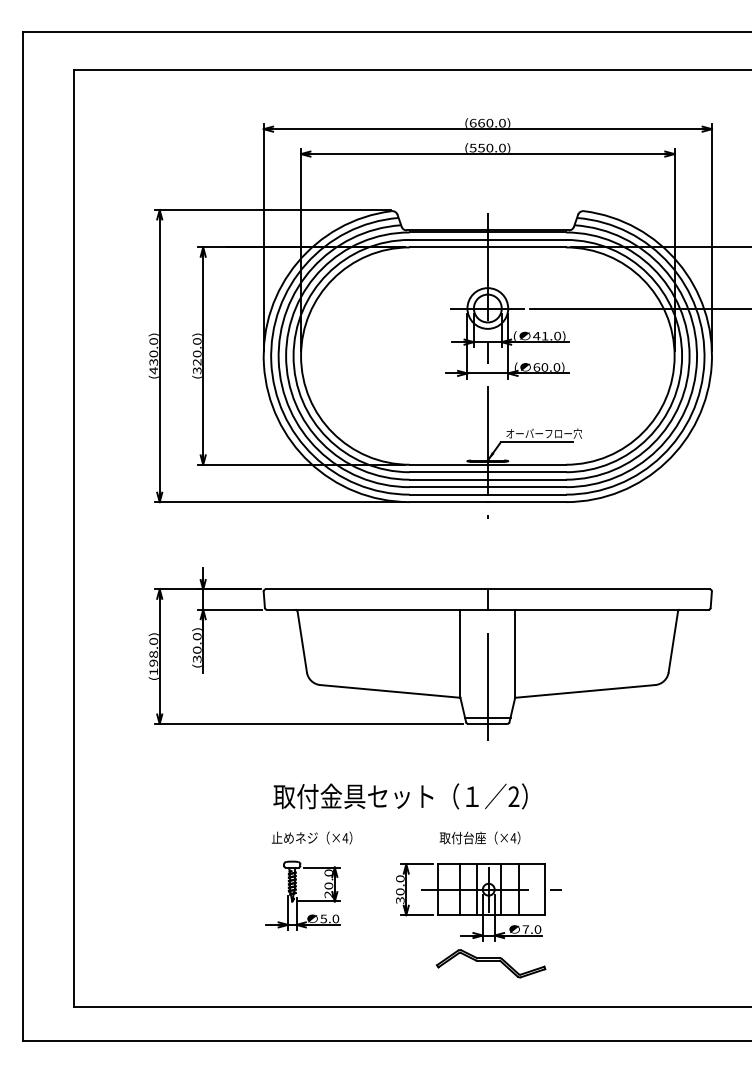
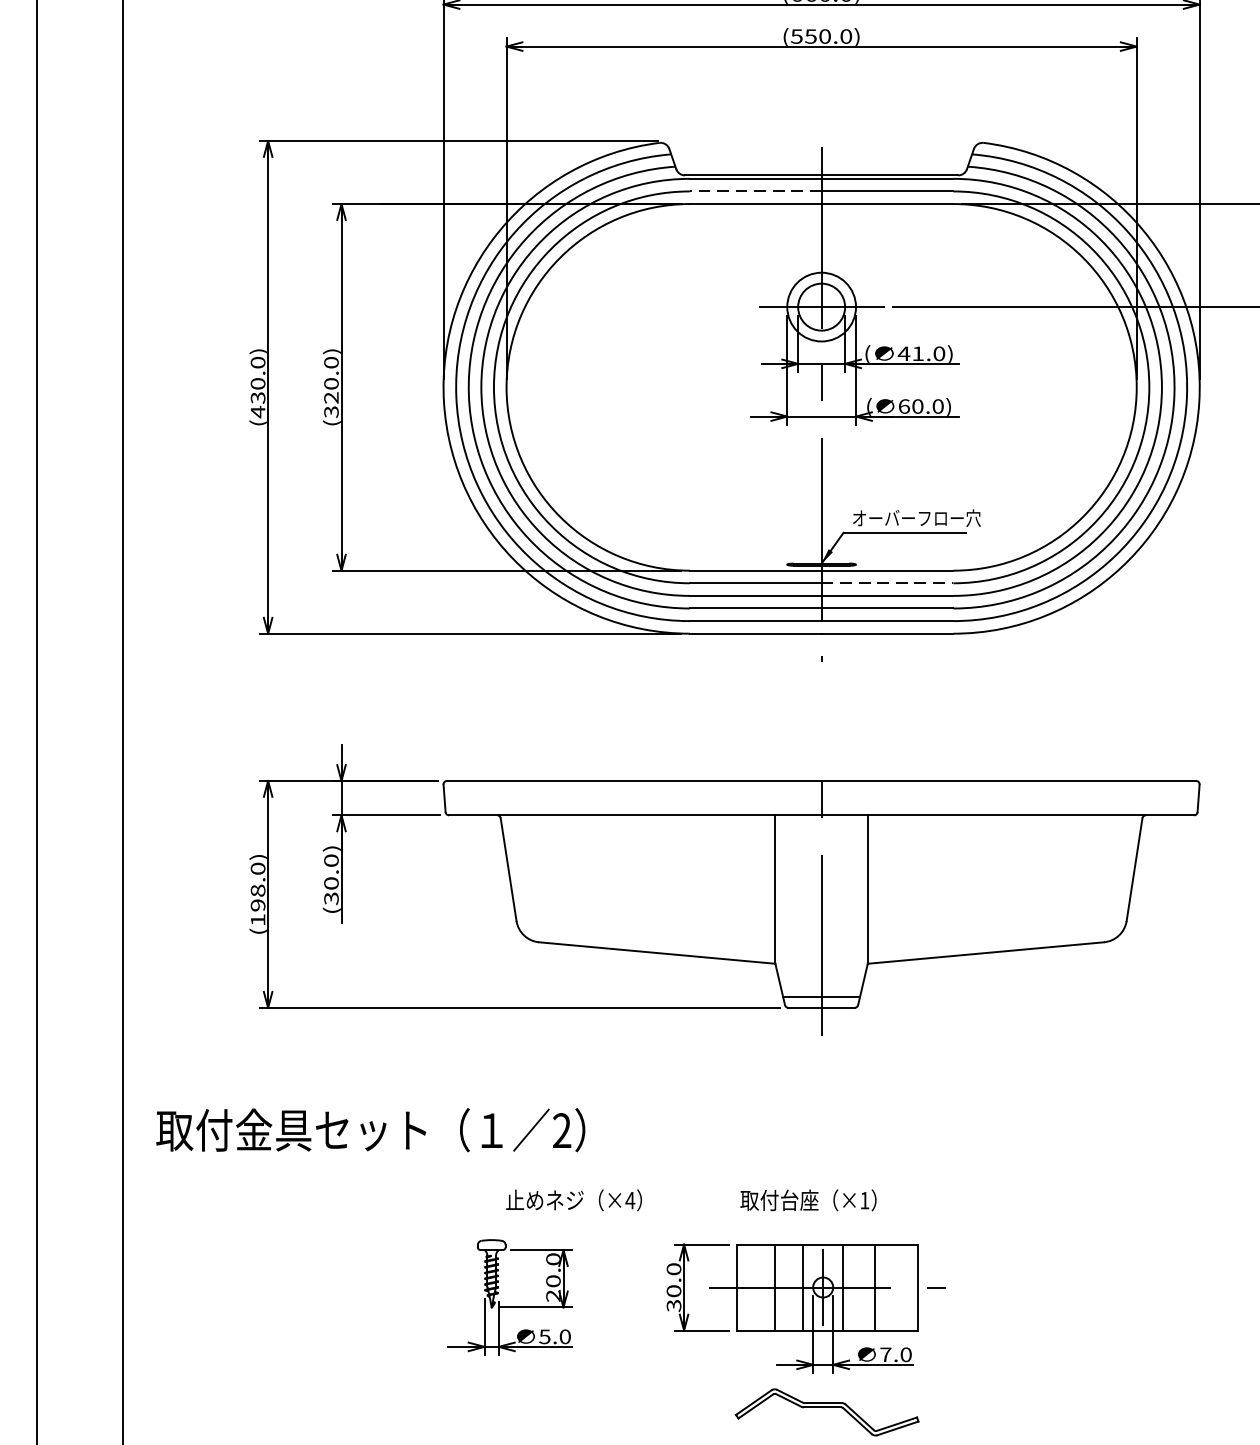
line: (448, 239) -> (755, 190), solid -> dashed
line: (527, 472) -> (888, 583), solid -> dashed
text: (400, 796) -> (370, 1130), moved
text: (311, 837) -> (573, 1199), moved
text: (513, 838) -> (864, 1201), ×4 -> ×1

